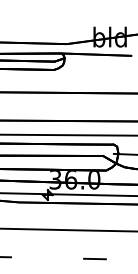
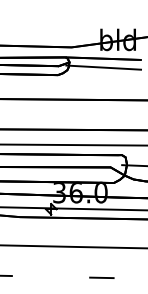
line: (96, 62) -> (103, 67), added

